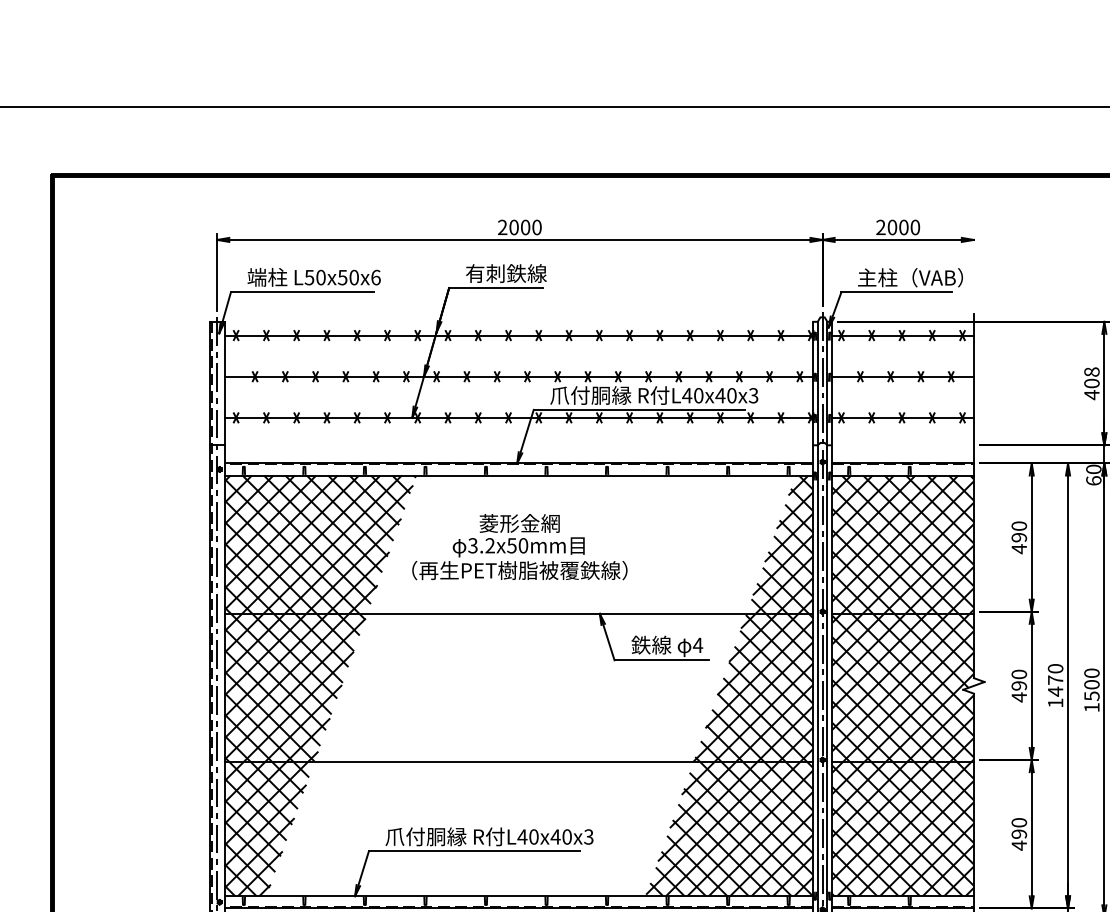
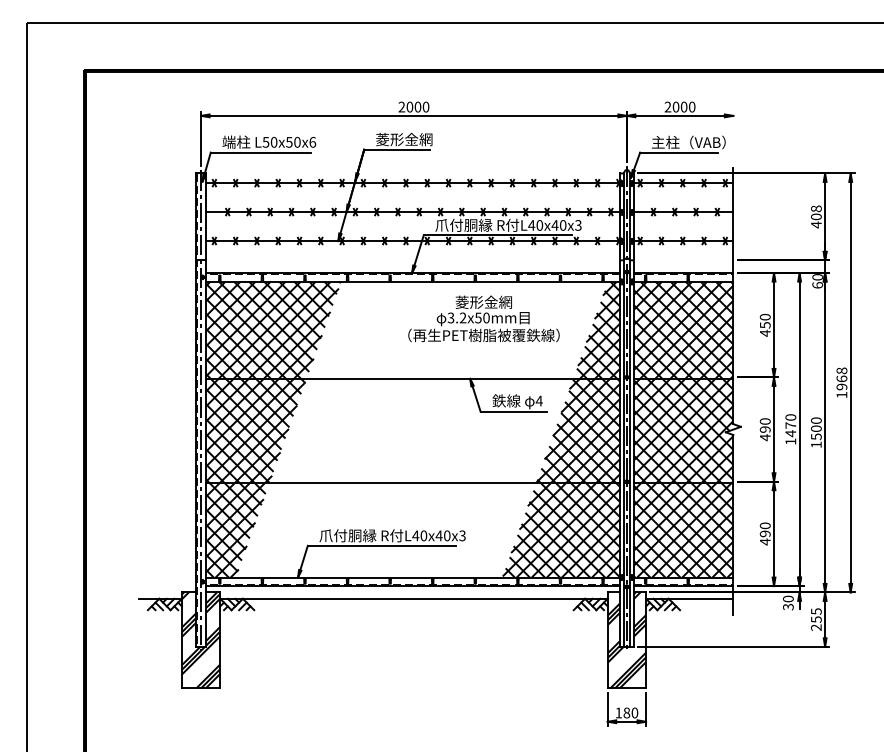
text: (506, 273) -> (404, 139), 有刺鉄線 -> 菱形金網
text: (1018, 537) -> (764, 325), 490 -> 450
text: (519, 546) -> (483, 318), moved

